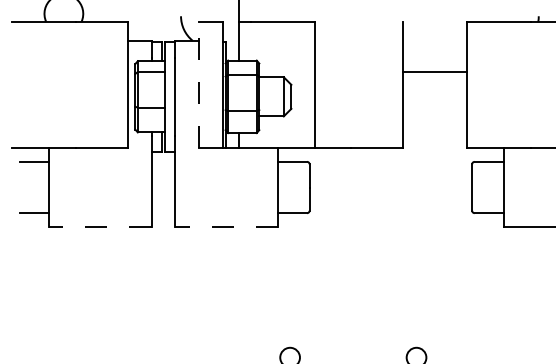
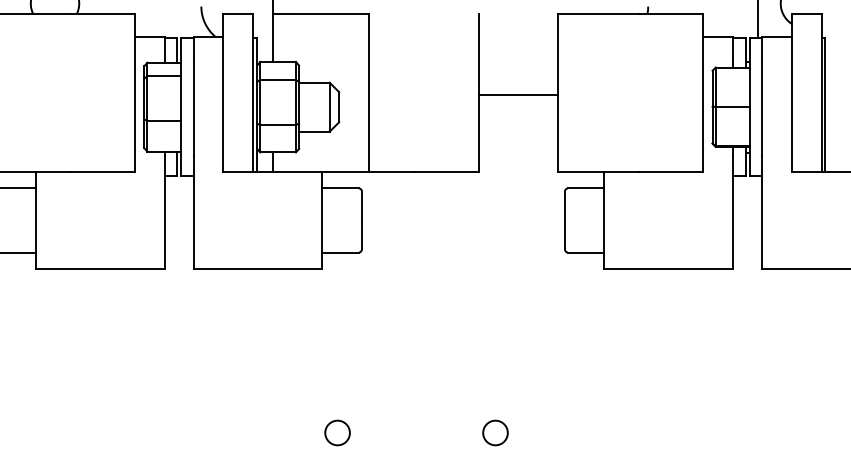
line: (434, 71) -> (518, 94), moved
line: (198, 85) -> (223, 92), dashed -> solid
line: (99, 226) -> (99, 269), dashed -> solid
line: (225, 226) -> (257, 269), dashed -> solid

